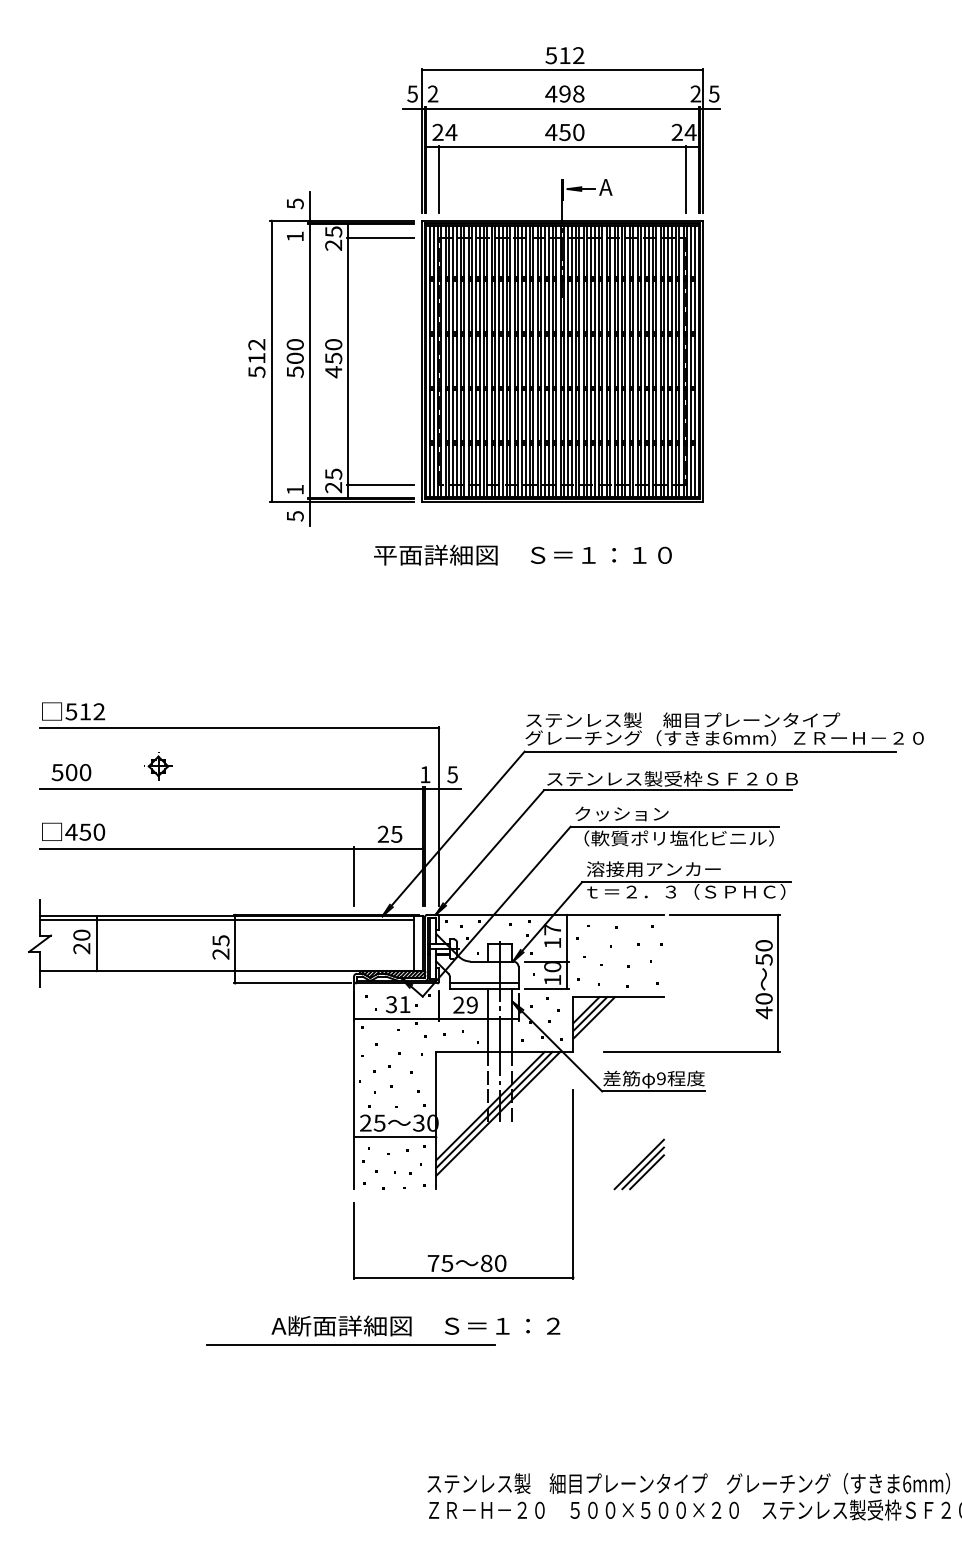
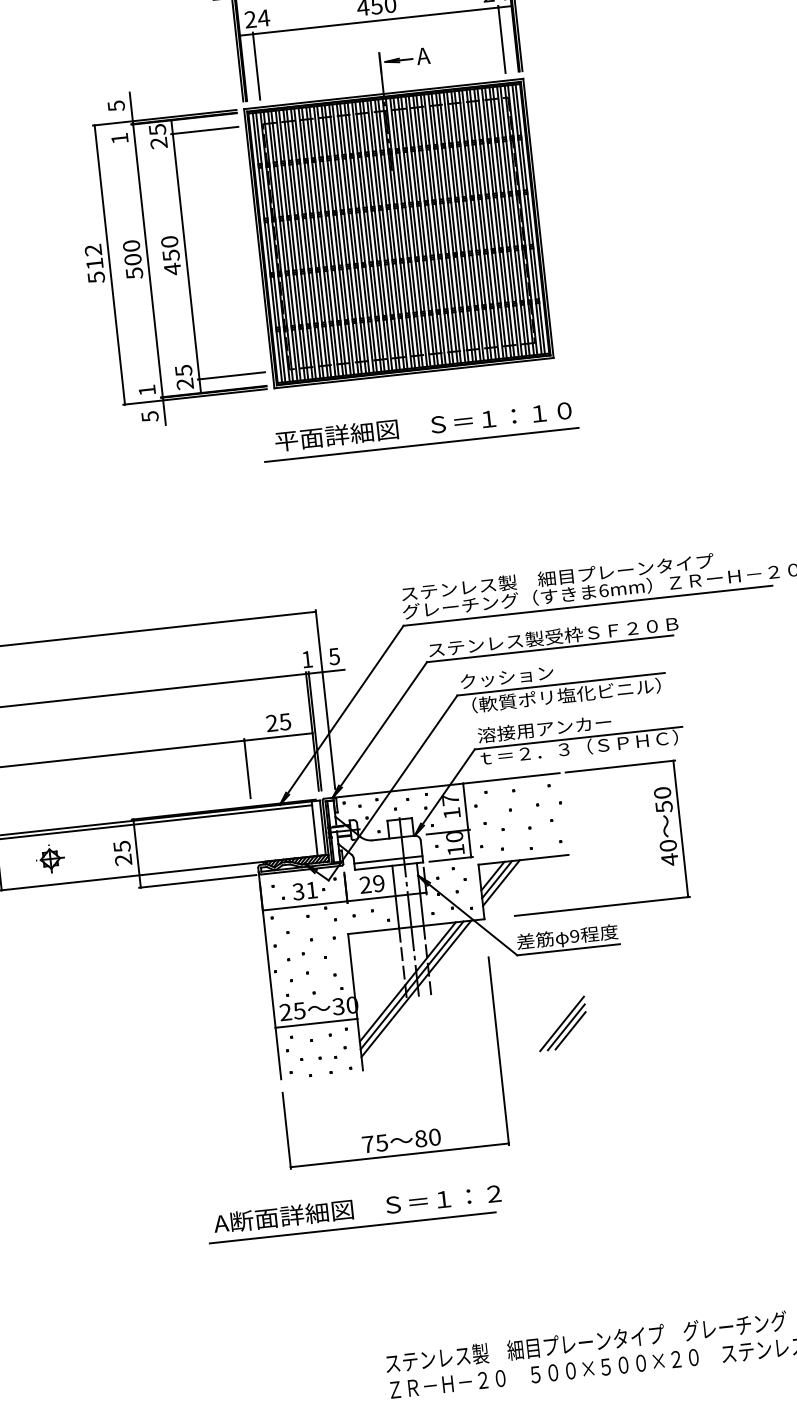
text: (522, 554) -> (422, 425), moved
line: (562, 573) -> (421, 444), added
part: (158, 766) -> (50, 859), moved
line: (350, 1344) -> (352, 1227), moved

